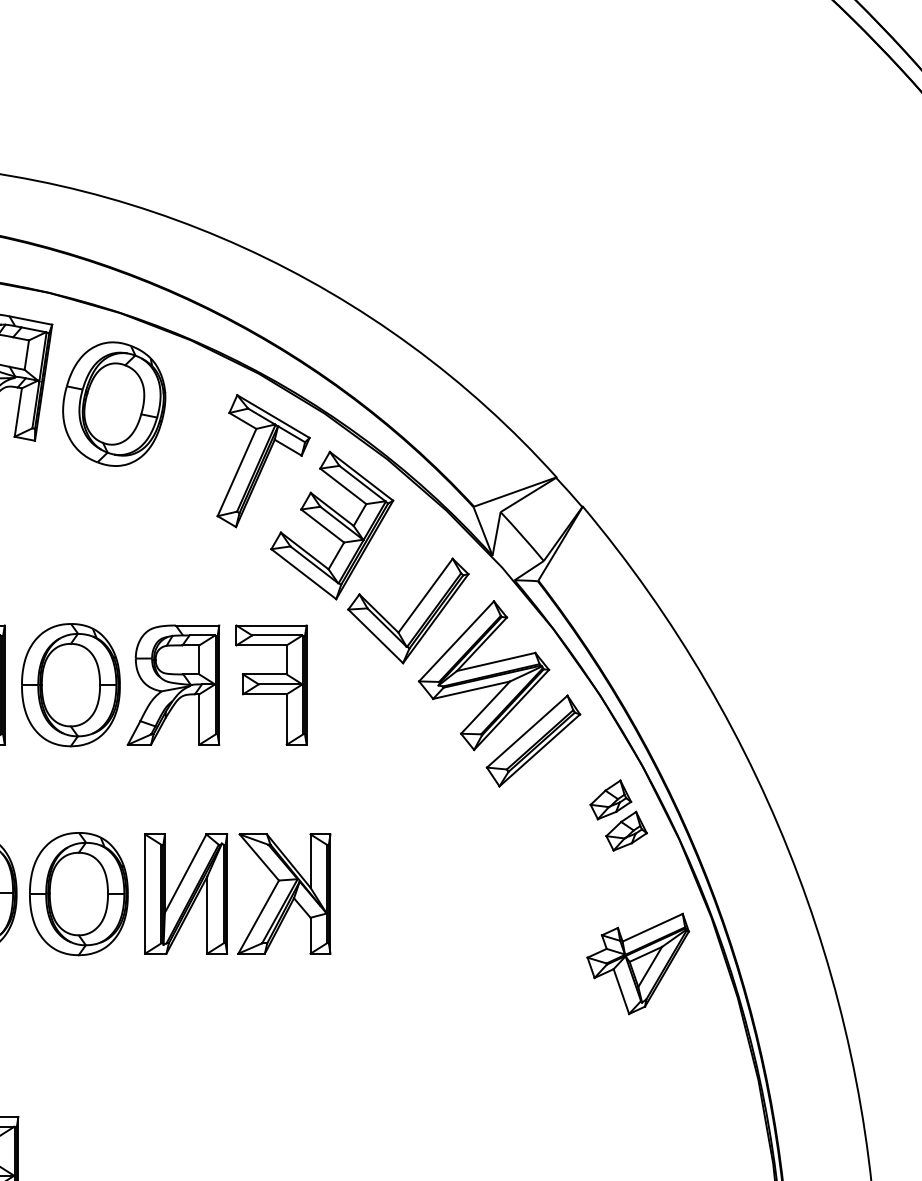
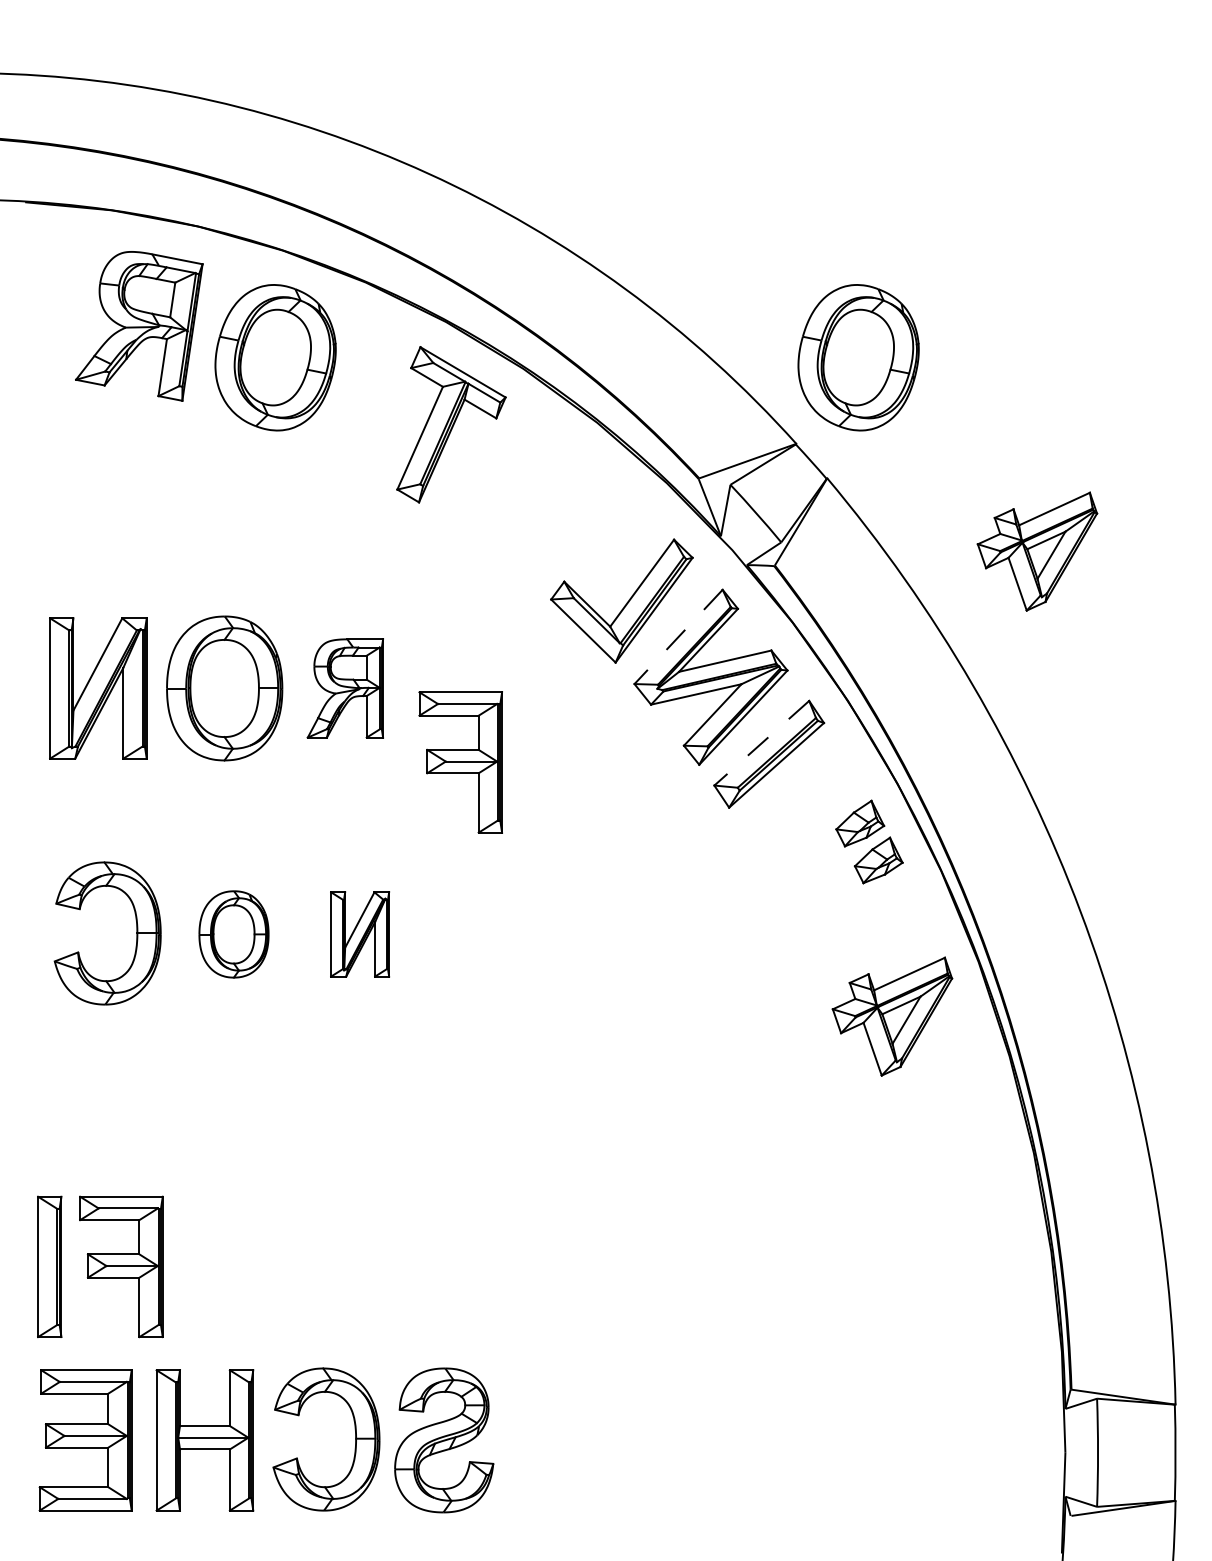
part: (609, 403) -> (858, 357), added
part: (332, 525) -> (532, 500), removed
part: (761, 568) -> (1037, 551), added
line: (456, 640) -> (678, 636), solid -> dashed
part: (173, 685) -> (345, 688), size x0.7
part: (271, 685) -> (460, 762), moved
line: (526, 731) -> (761, 743), solid -> dashed
part: (78, 894) -> (233, 934), size x0.6
part: (185, 894) -> (359, 934), size x0.6
part: (284, 894) -> (475, 934), removed

